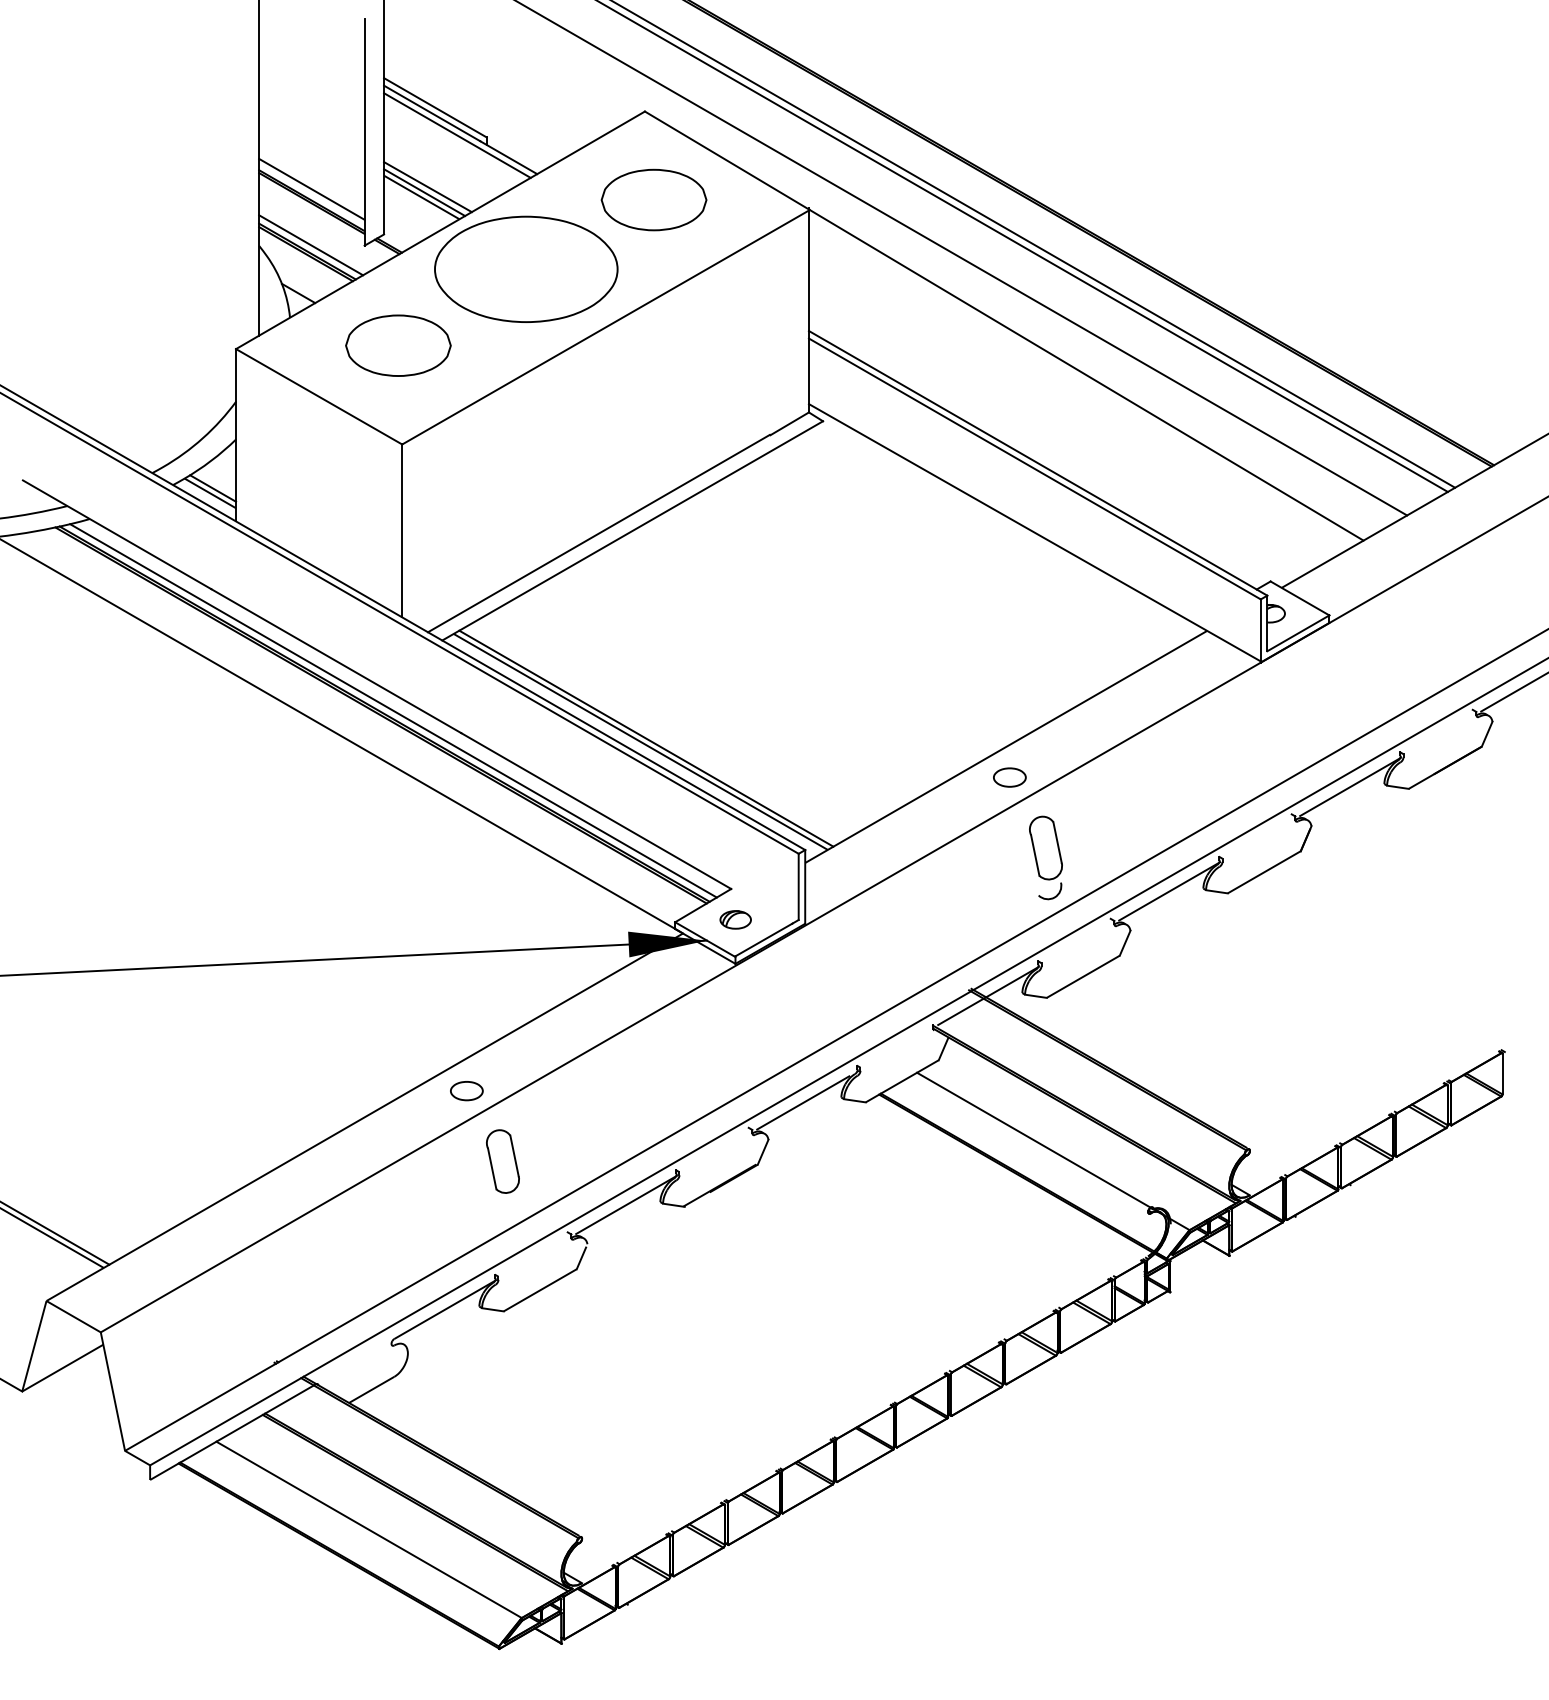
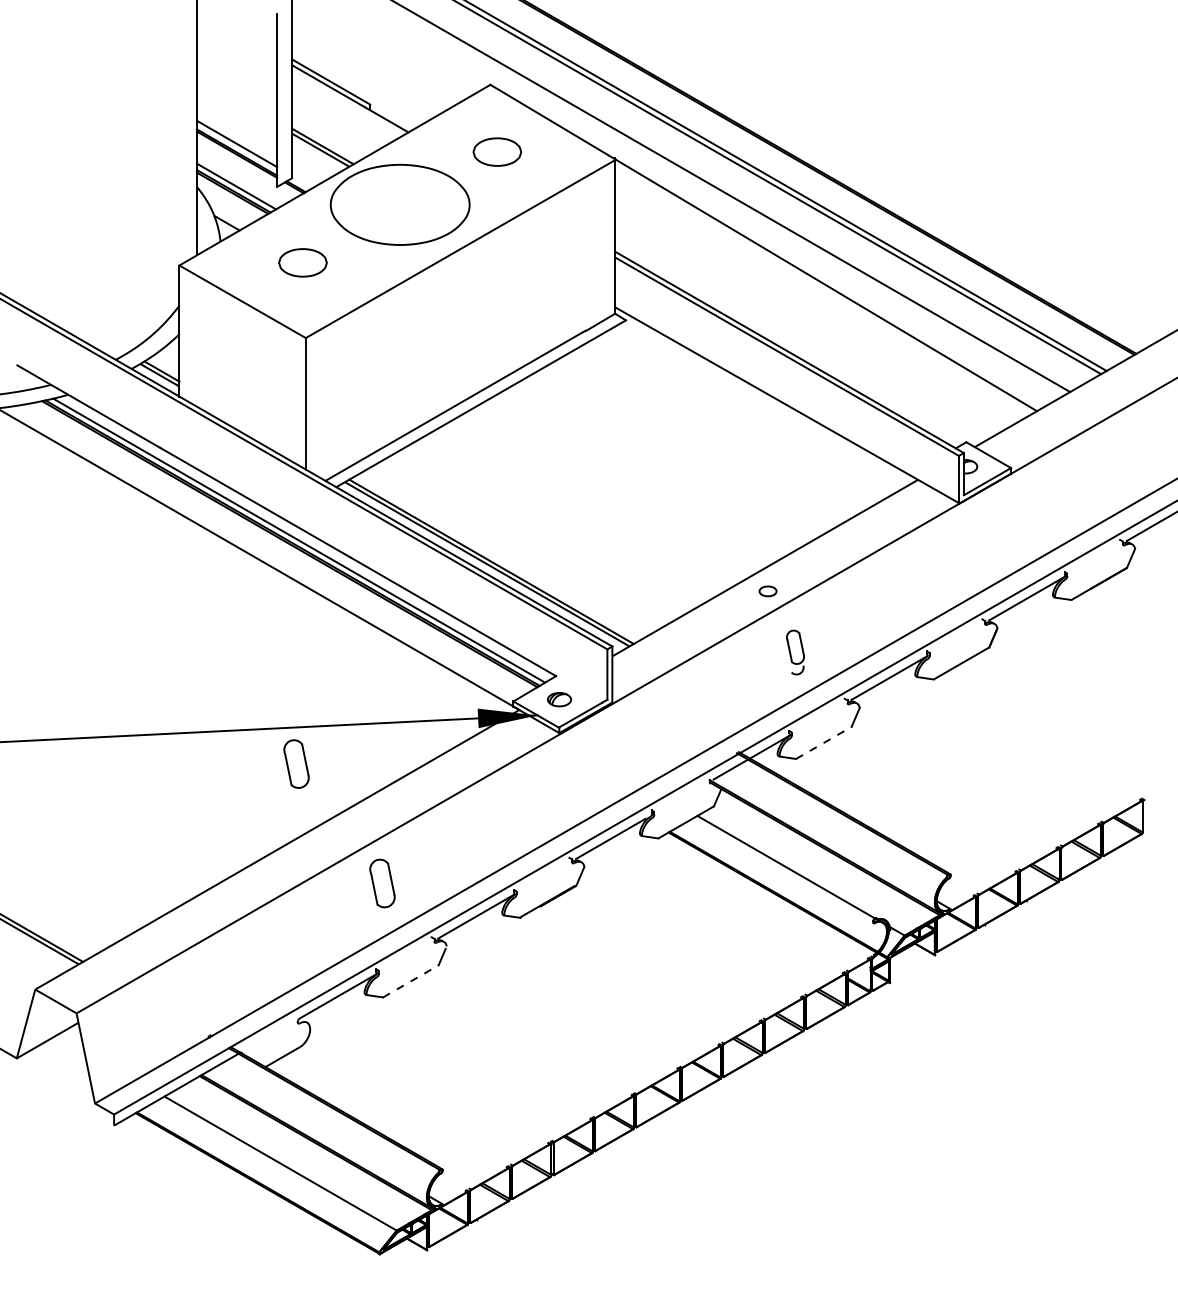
line: (457, 135) -> (347, 103), removed
line: (427, 187) -> (325, 142), removed
part: (653, 199) -> (496, 151), size x0.6
part: (398, 345) -> (303, 262), size x0.6
part: (1009, 777) -> (767, 591), size x0.7
part: (1045, 857) -> (795, 652), size x0.7
line: (1083, 976) -> (824, 742), solid -> dashed
part: (389, 1004) -> (296, 764), added
part: (466, 1091) -> (354, 830), removed
line: (540, 1290) -> (411, 981), solid -> dashed

